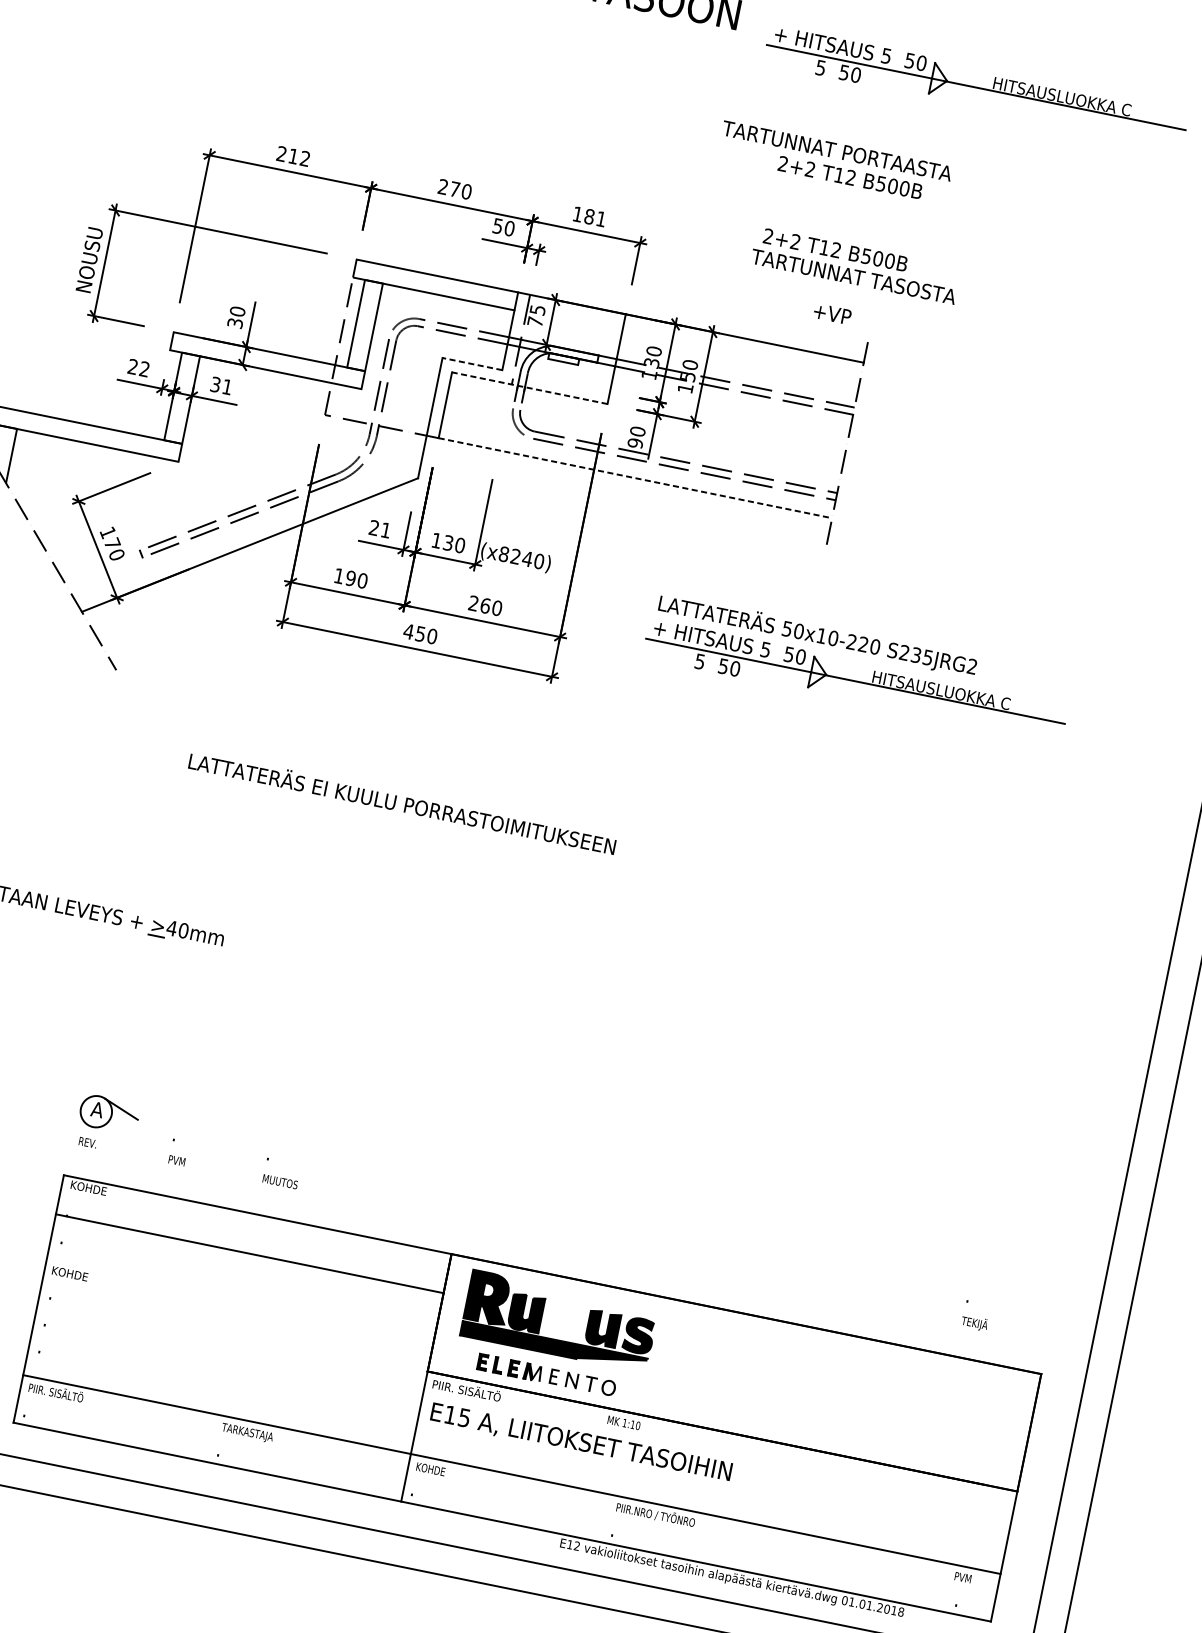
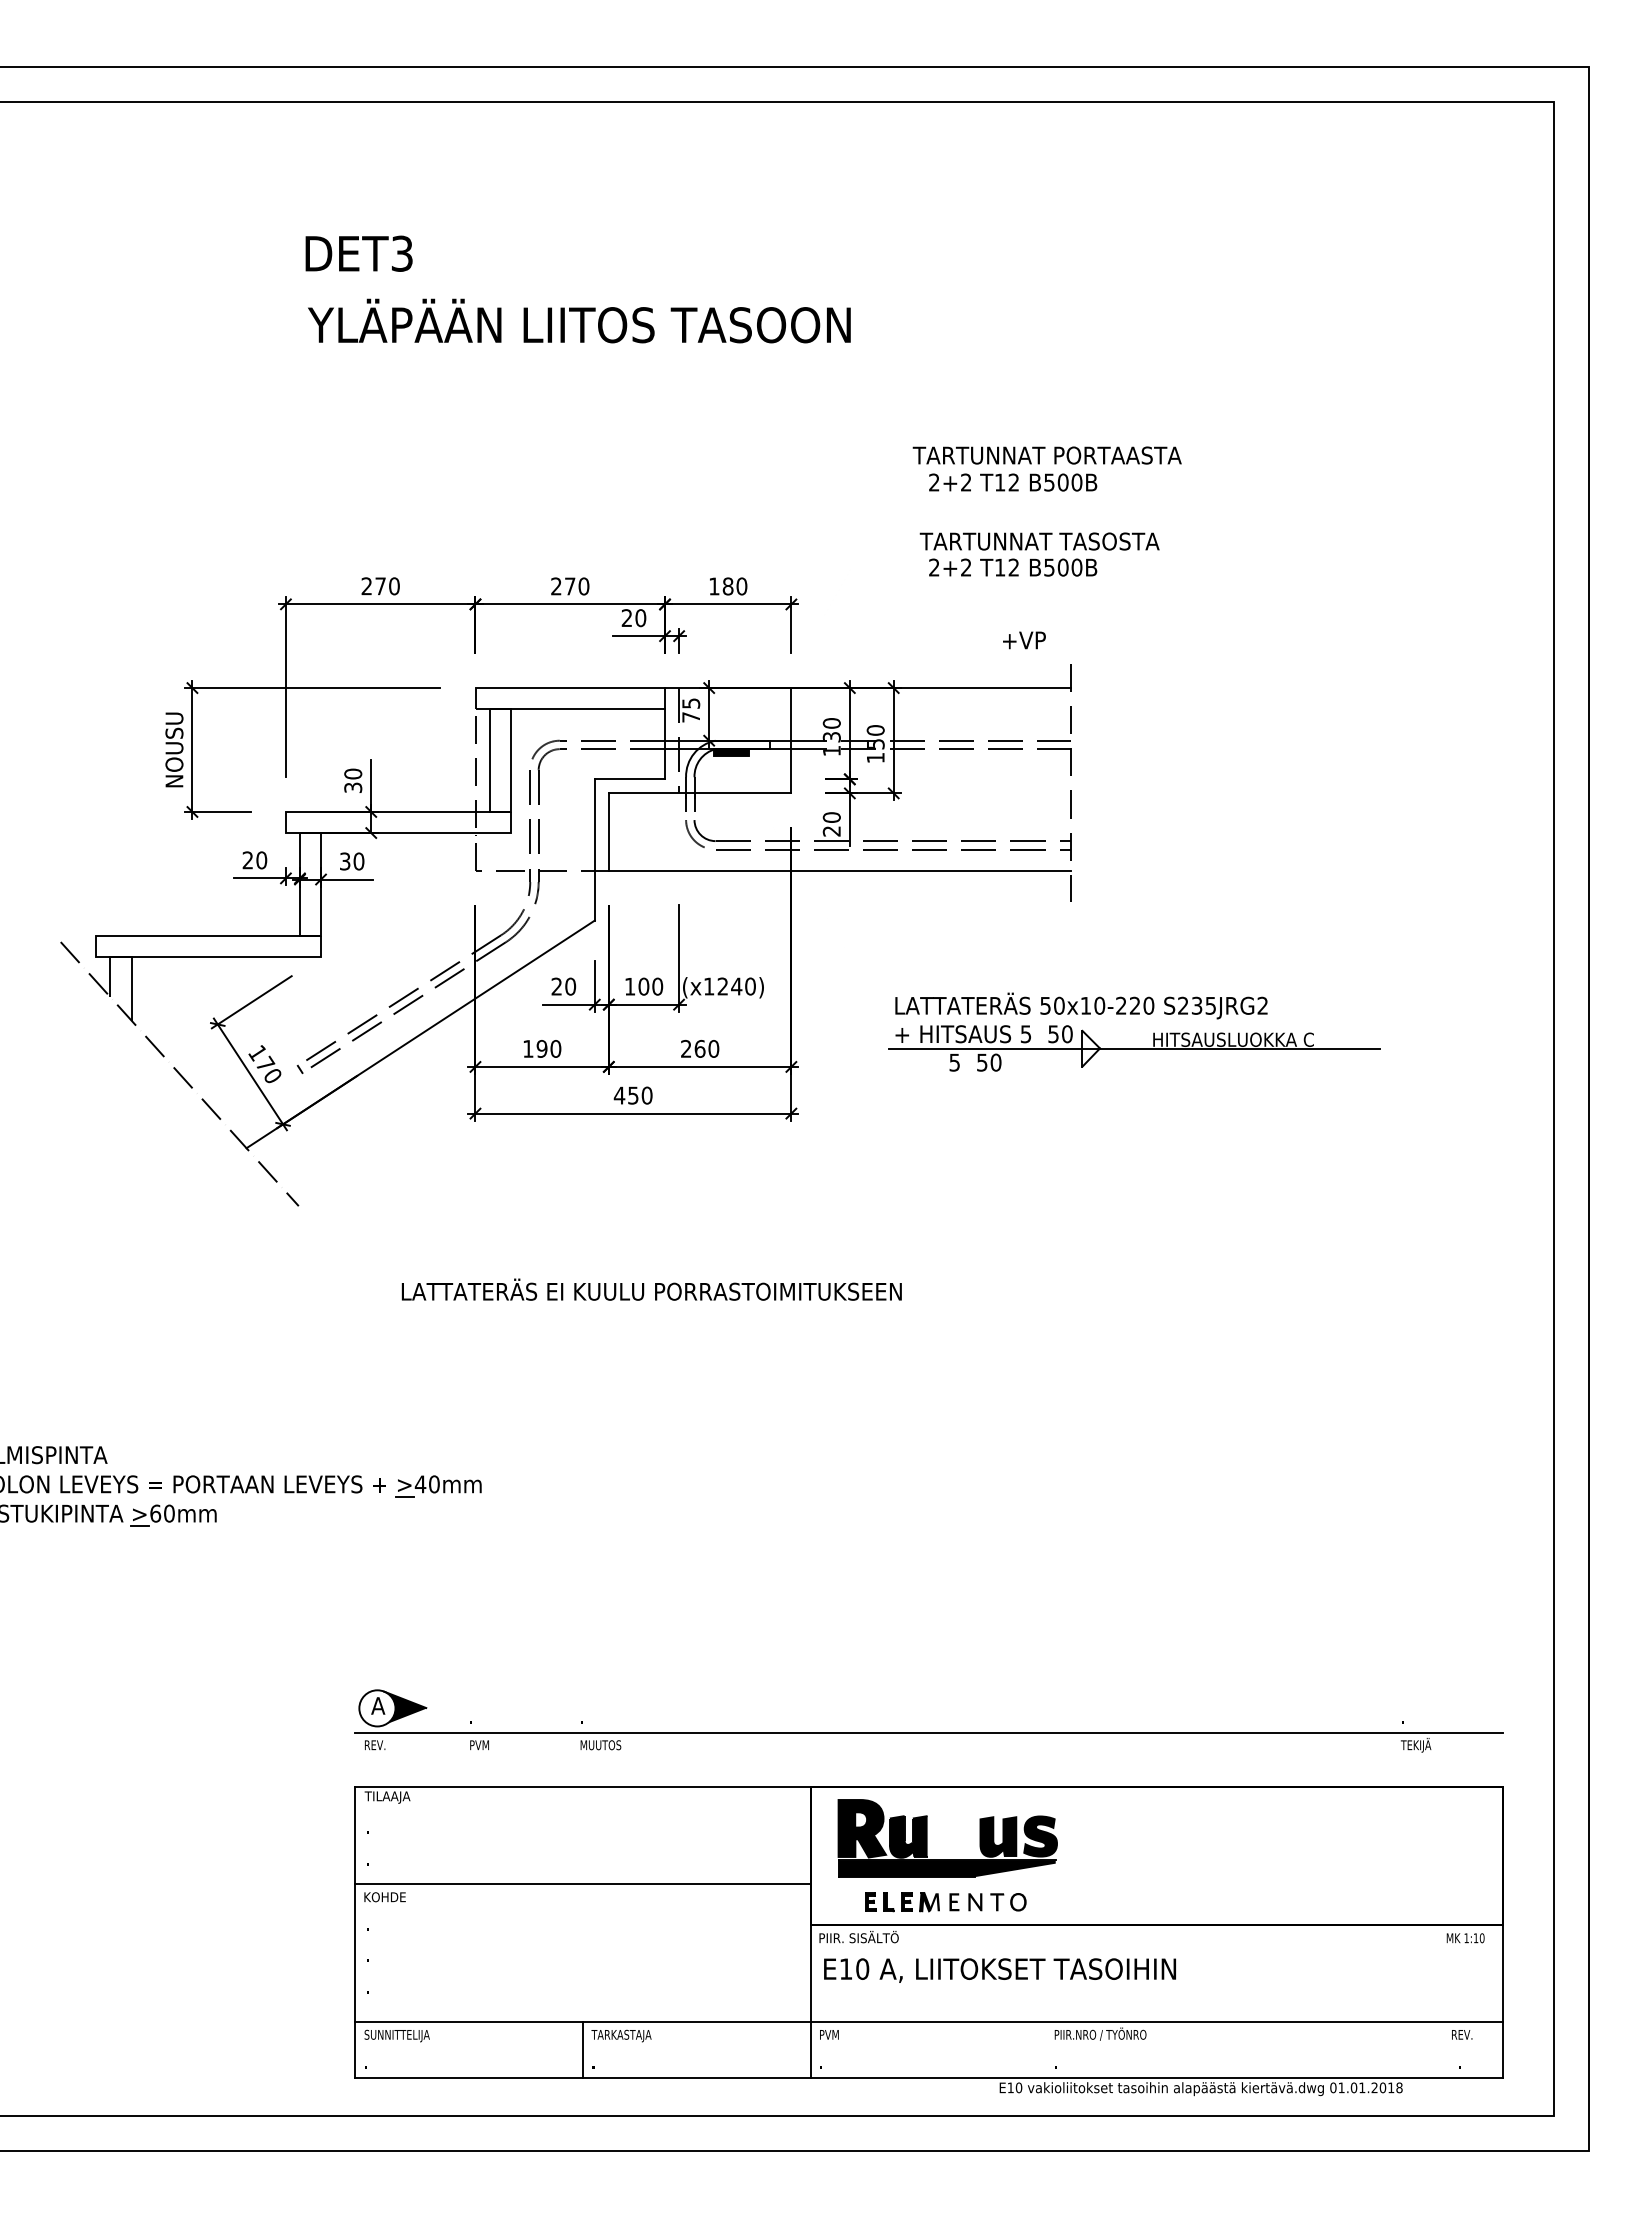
part: (976, 87) -> (1134, 351), removed
text: (836, 150) -> (1046, 455), moved
text: (299, 157) -> (387, 586), 212 -> 270
text: (600, 219) -> (741, 586), 181 -> 180
text: (497, 226) -> (626, 618), 50 -> 20
text: (853, 276) -> (1039, 541), moved
fill: (563, 358) -> (731, 752), added
line: (472, 364) -> (629, 779), dashed -> solid
text: (144, 369) -> (261, 860), 22 -> 20
text: (226, 387) -> (358, 861), 31 -> 30
line: (529, 388) -> (699, 793), dashed -> solid
text: (635, 443) -> (831, 831), 90 -> 20
line: (635, 478) -> (839, 870), dashed -> solid
text: (385, 530) -> (570, 986), 21 -> 20
text: (448, 542) -> (643, 986), 130 -> 100
text: (503, 554) -> (708, 986), (x8240) -> (x1240)
fill: (120, 1115) -> (405, 1707), added
text: (89, 1189) -> (387, 1797), KOHDE -> TILAAJA
line: (561, 1227) -> (928, 1732), added
line: (249, 1253) -> (582, 1884), moved
text: (56, 1392) -> (396, 2034), PIIR. SISÄLTÖ -> SUNNITTELIJA
text: (464, 1417) -> (862, 1968), E15 -> E10
text: (623, 1423) -> (1465, 1938), moved
line: (211, 1437) -> (582, 2049), added
text: (431, 1469) -> (837, 2034), KOHDE -> PVM
text: (576, 1545) -> (1018, 2087), E12 -> E10
text: (964, 1577) -> (1462, 2034), PVM -> REV.

